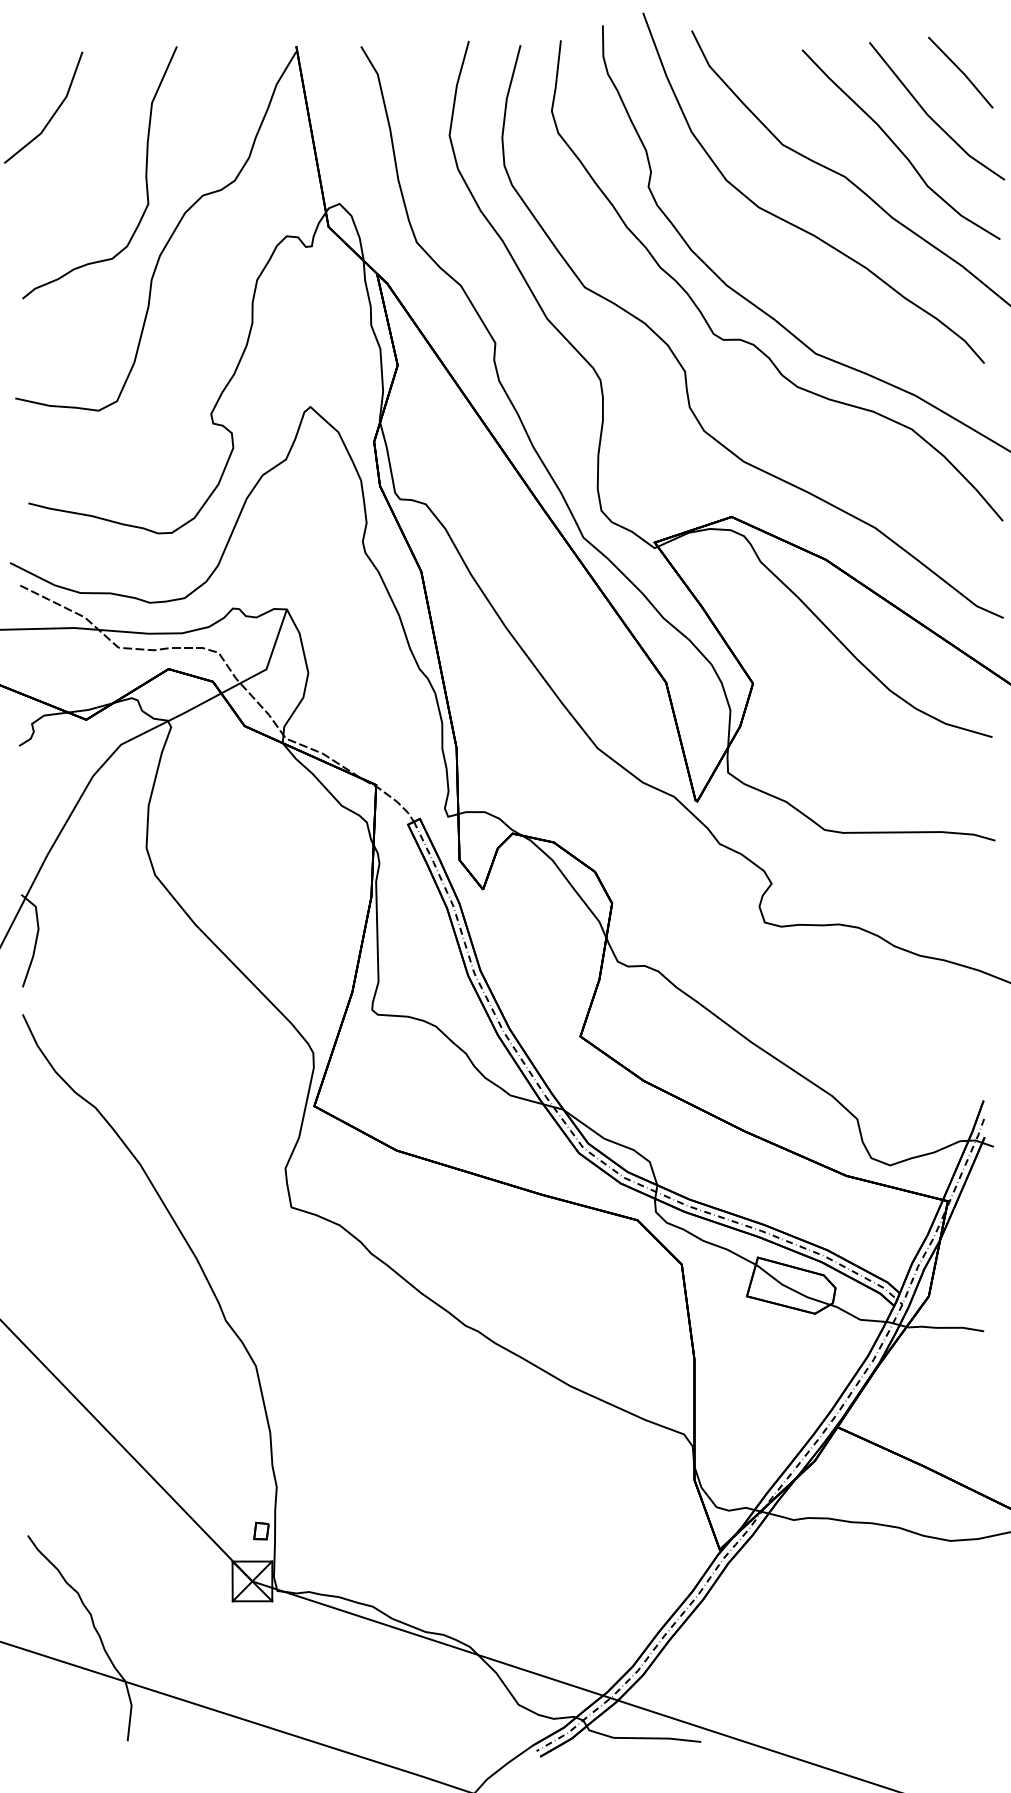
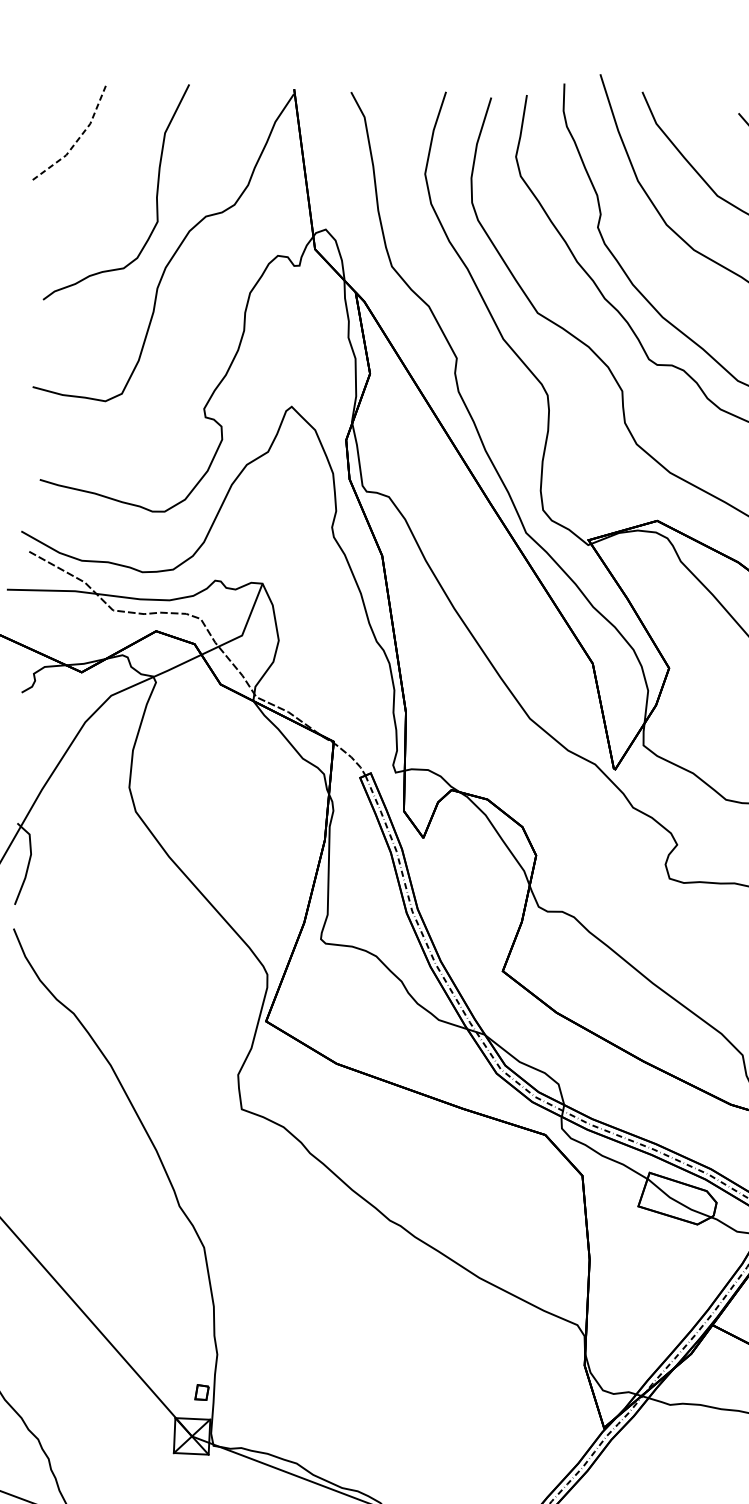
line: (53, 115) -> (77, 140), solid -> dashed

